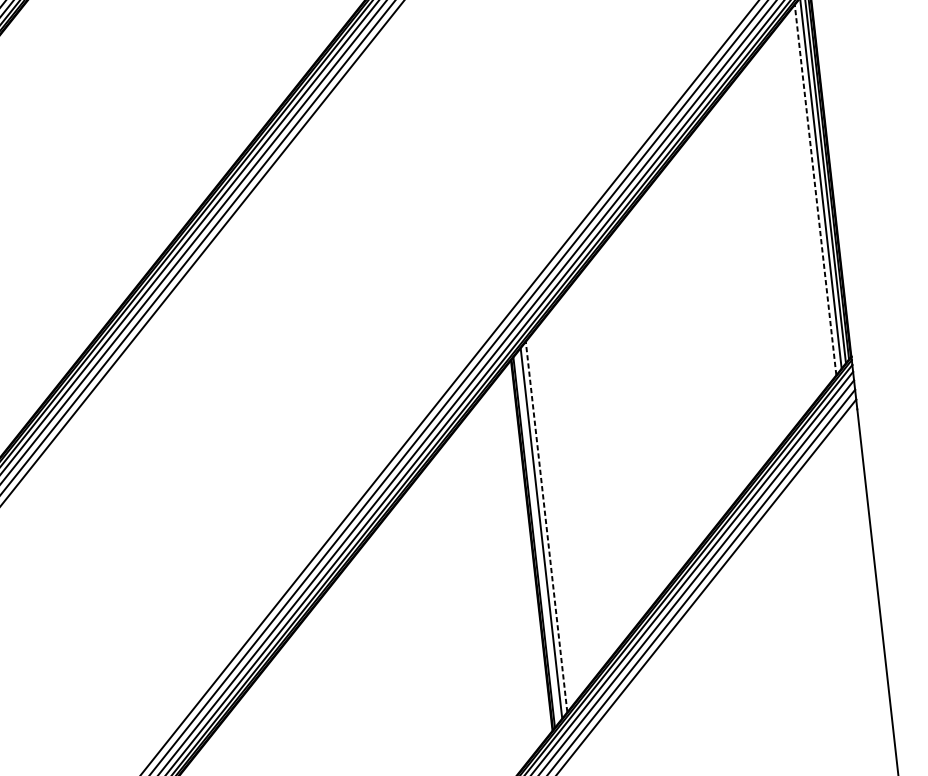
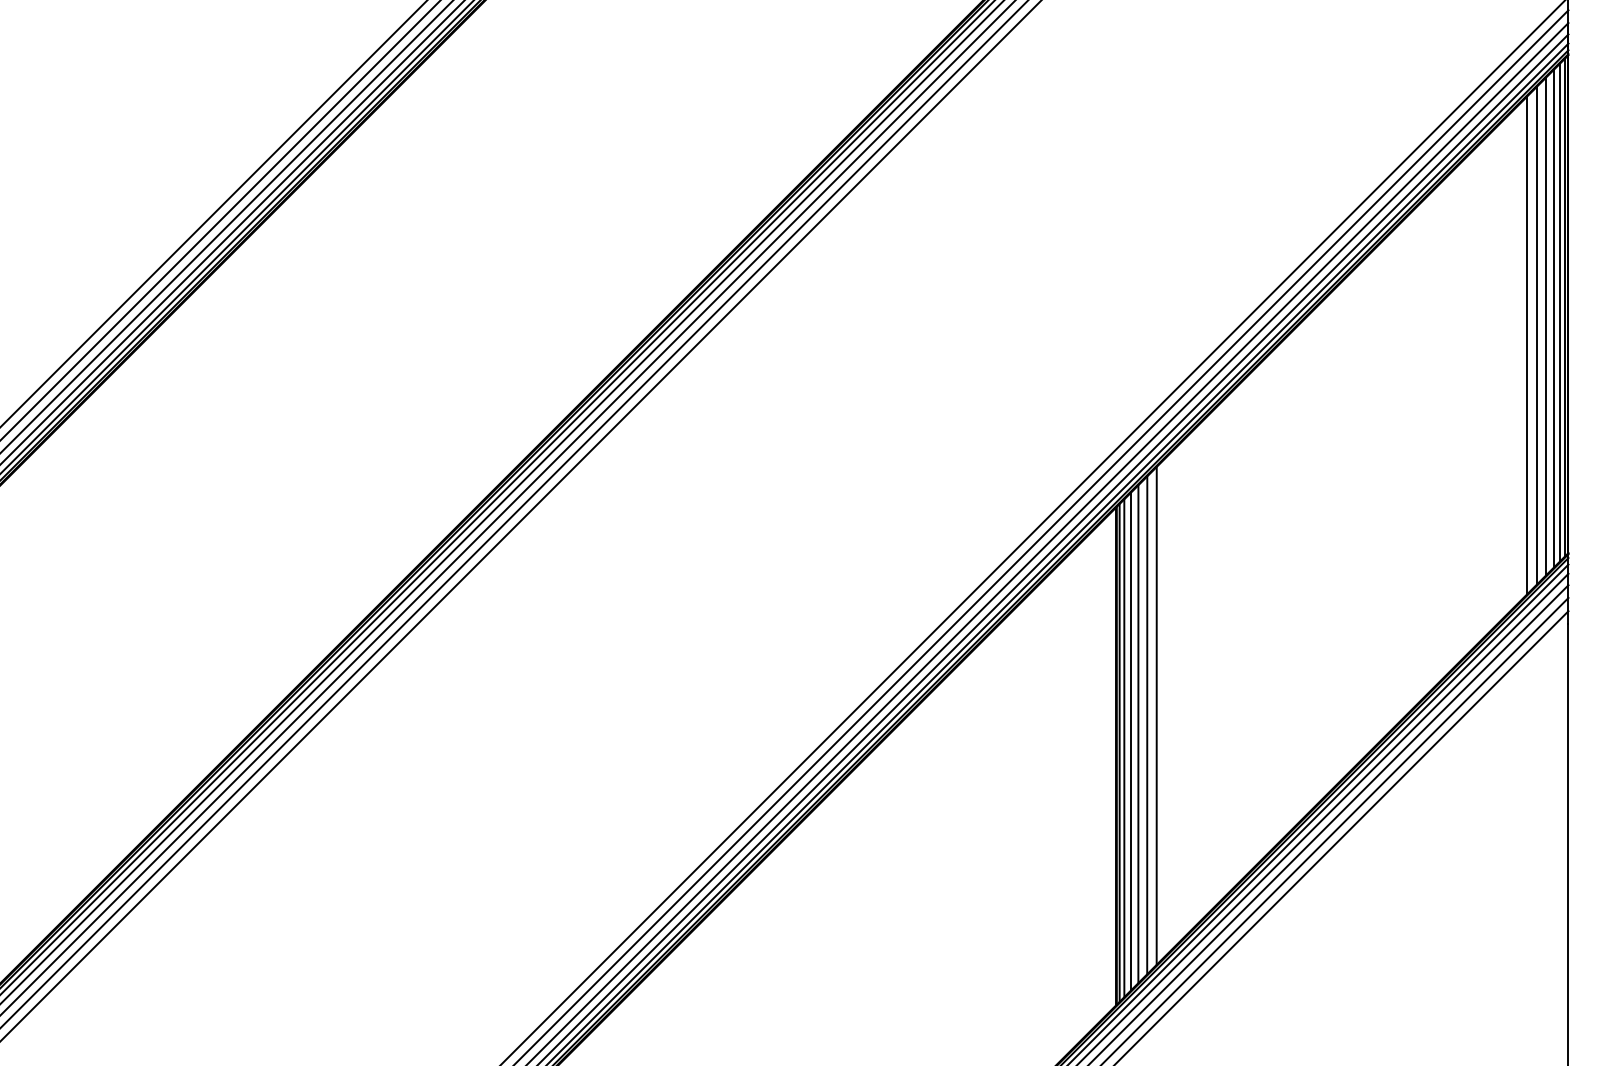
line: (815, 189) -> (1545, 326), dashed -> solid
line: (809, 197) -> (1536, 335), added
line: (803, 205) -> (1527, 345), added
line: (558, 511) -> (1156, 715), added
line: (552, 519) -> (1147, 725), added
line: (546, 527) -> (1138, 734), dashed -> solid
line: (537, 538) -> (1124, 748), added

